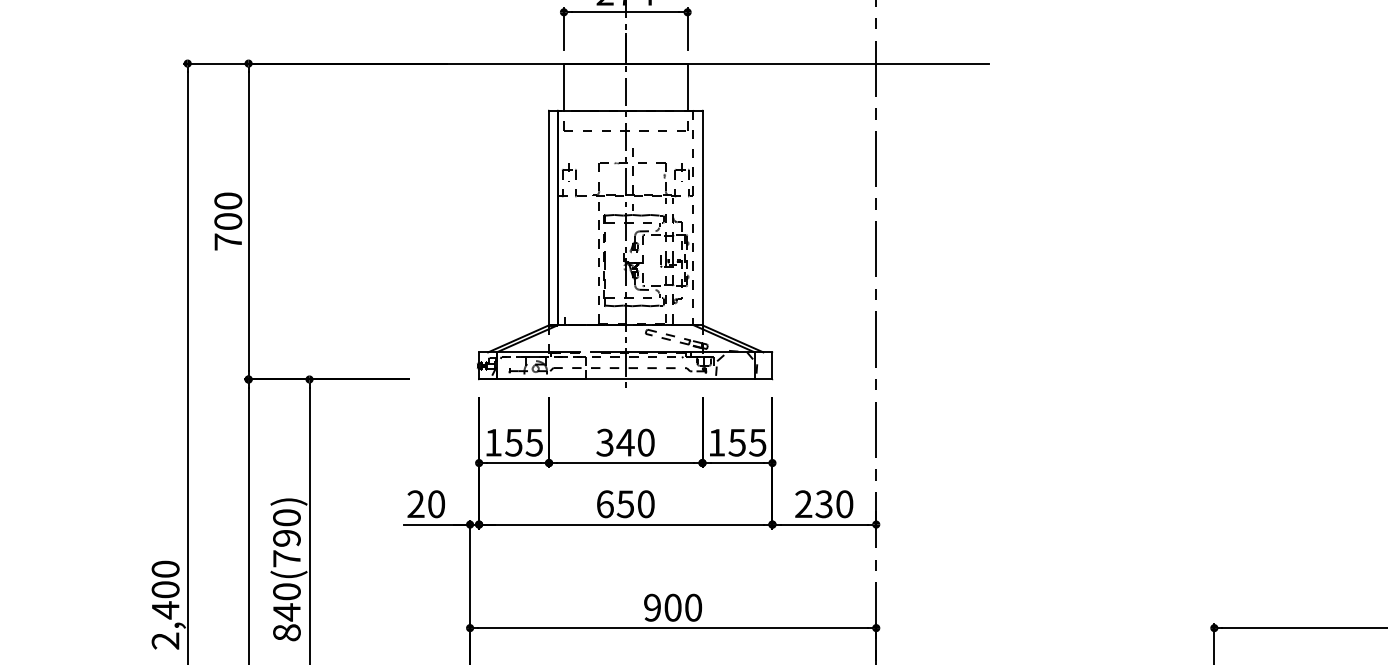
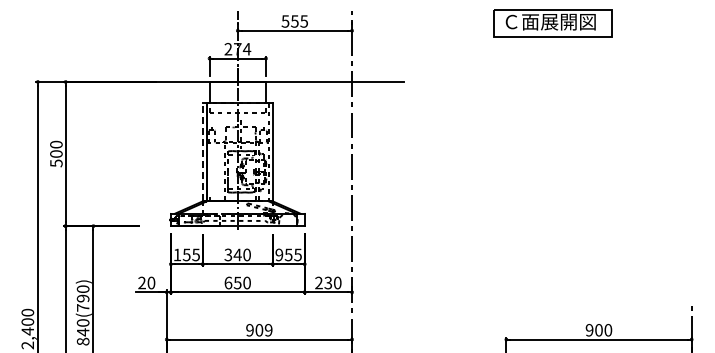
line: (548, 218) -> (202, 152), solid -> dashed
text: (228, 242) -> (56, 163), 700 -> 500
text: (717, 441) -> (279, 254), 155 -> 955
text: (693, 608) -> (268, 330), 900 -> 909

